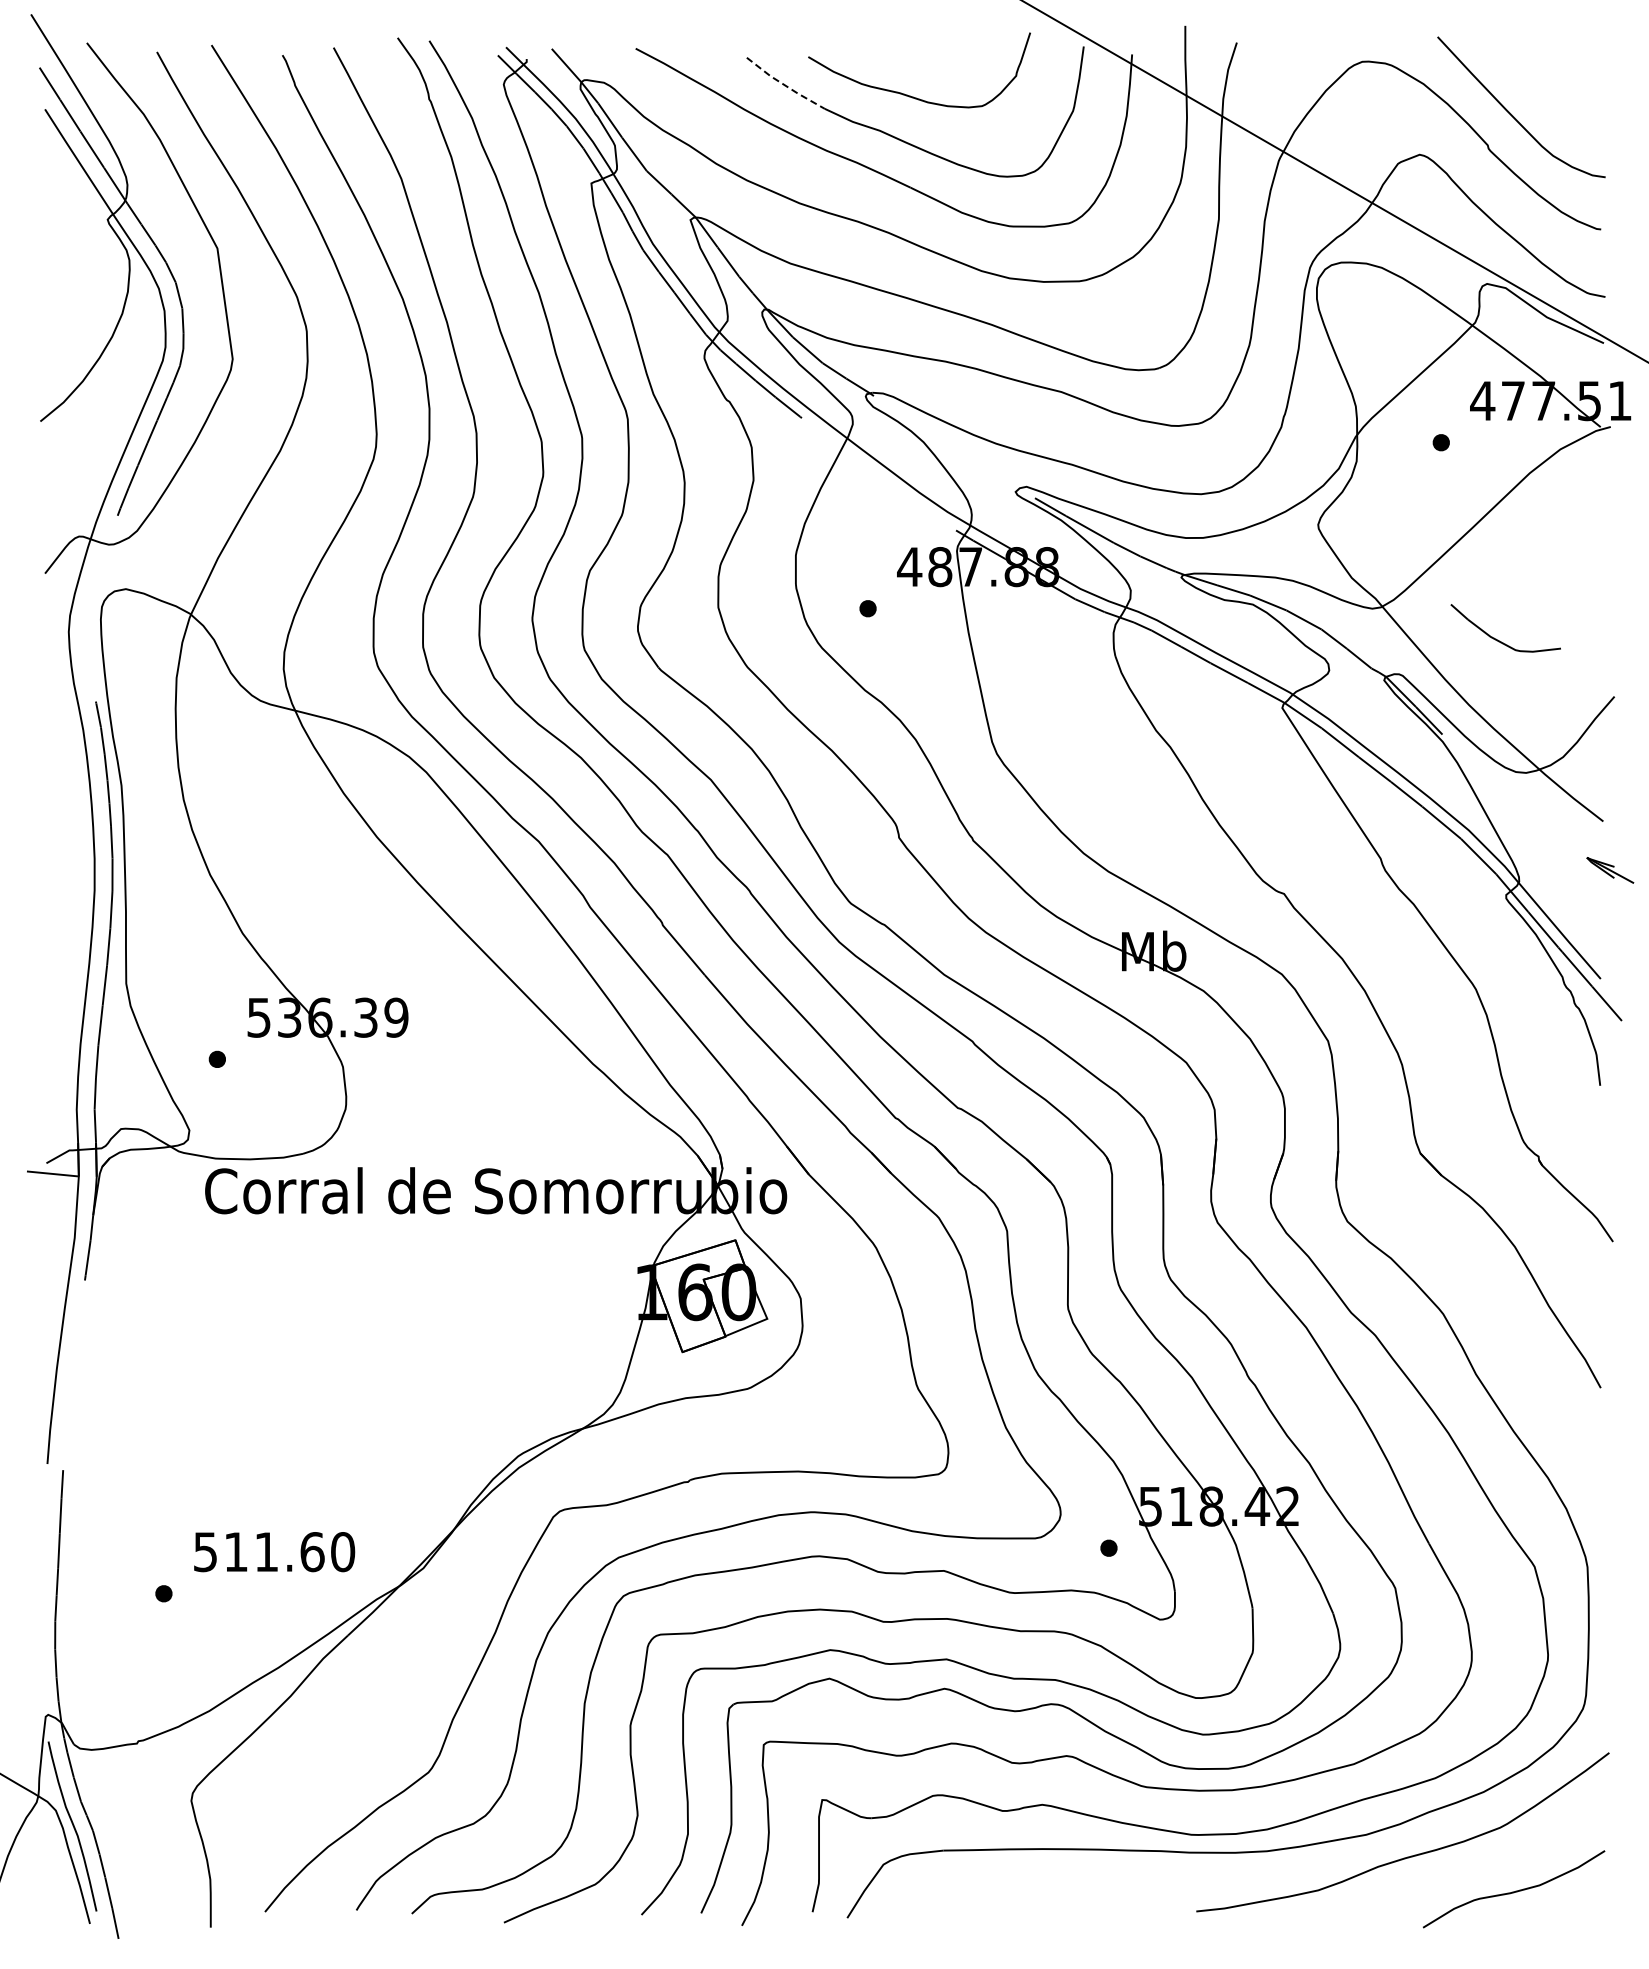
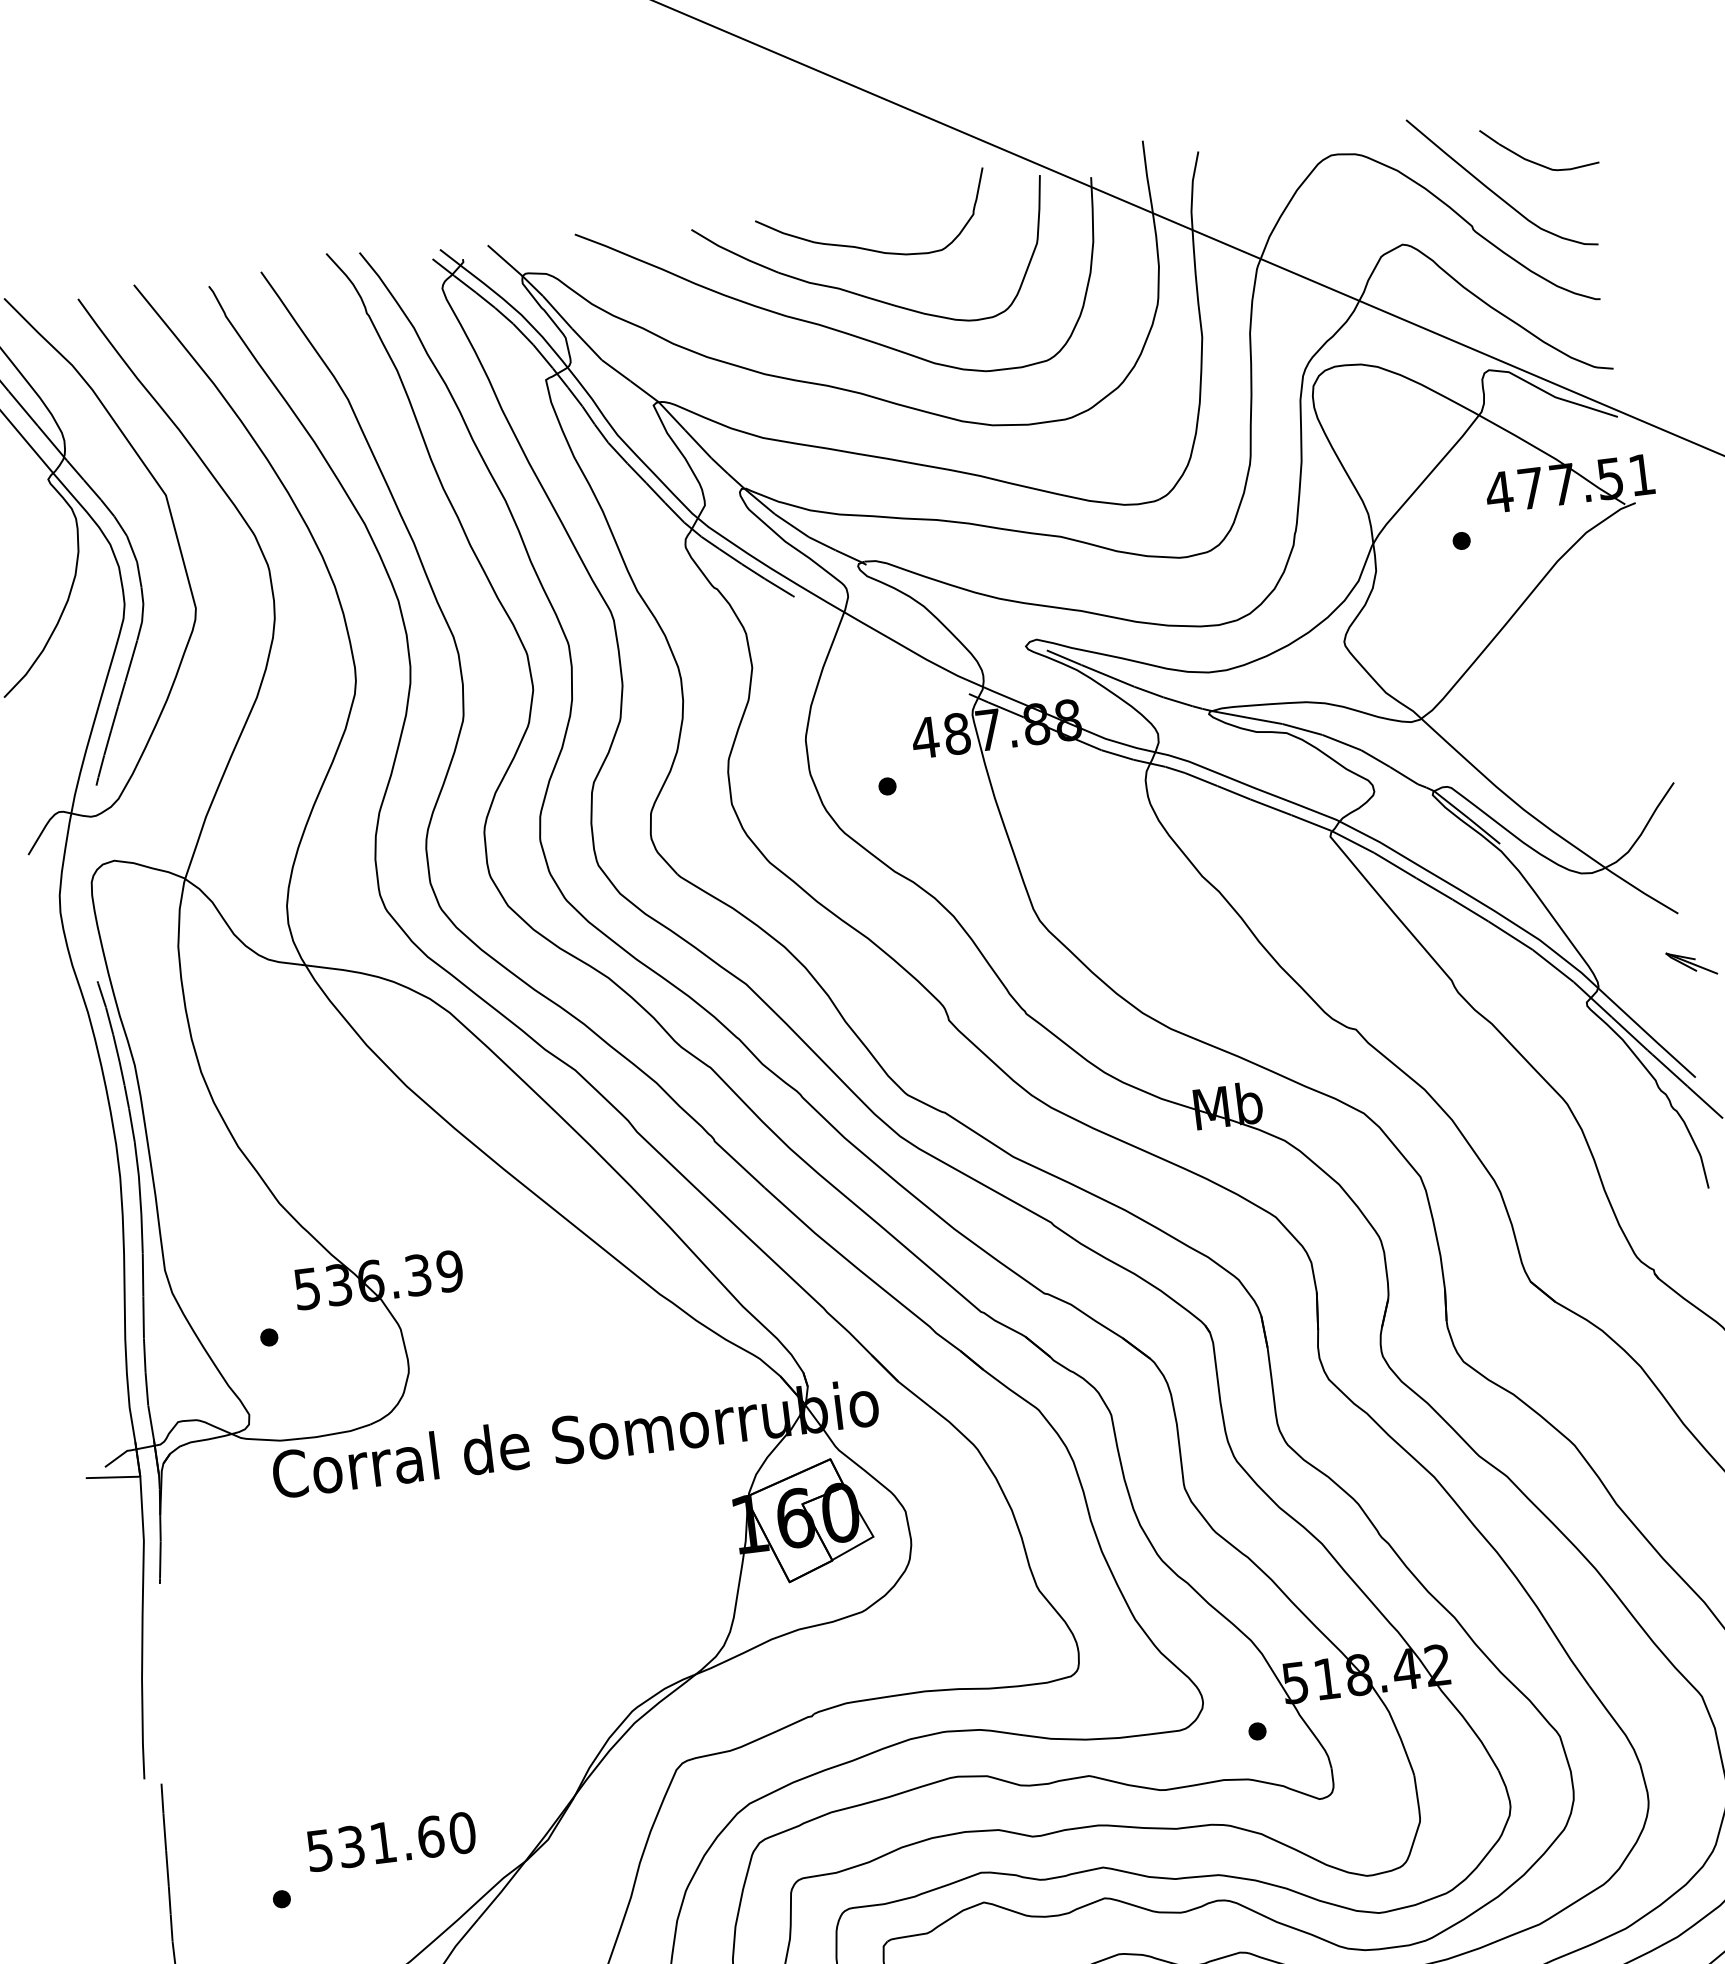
line: (784, 85) -> (734, 253), dashed -> solid
part: (1499, 640) -> (1534, 161), moved
text: (235, 1552) -> (350, 1847), 511.60 -> 531.60

